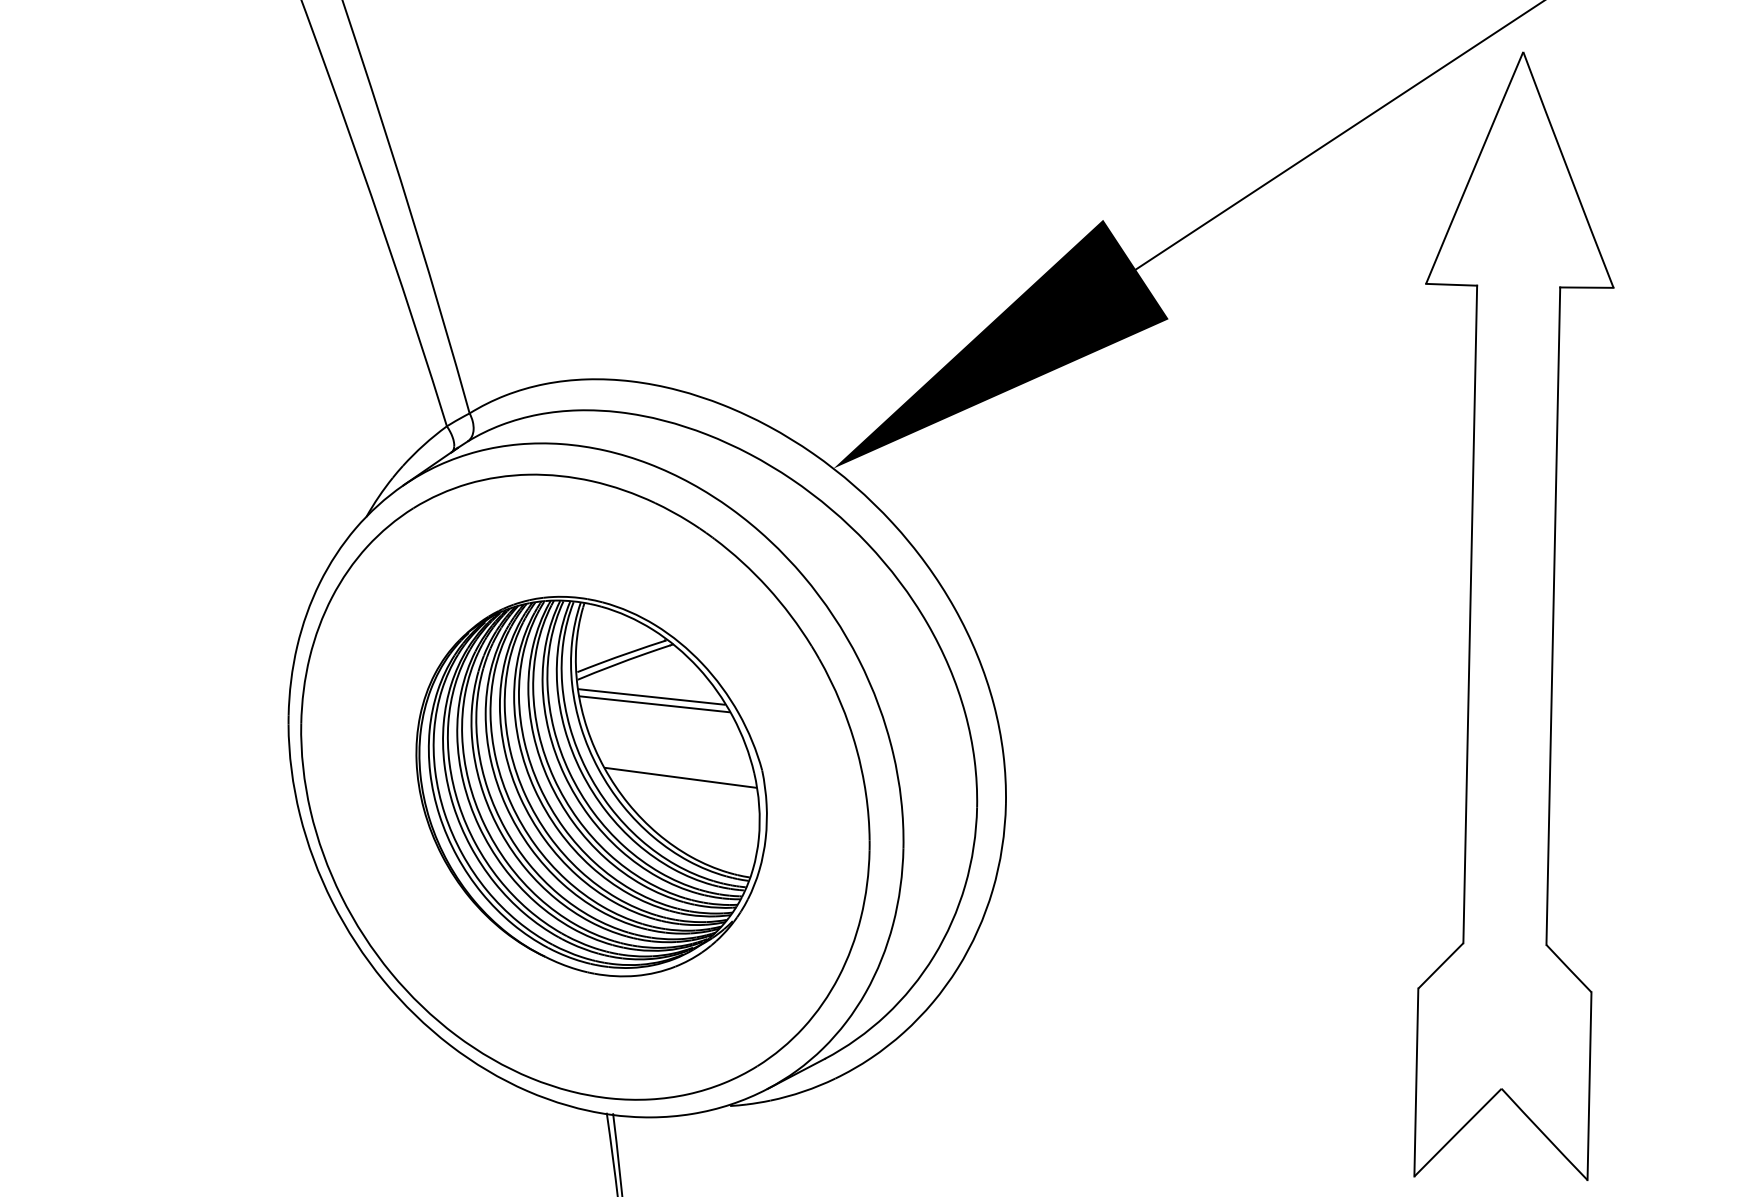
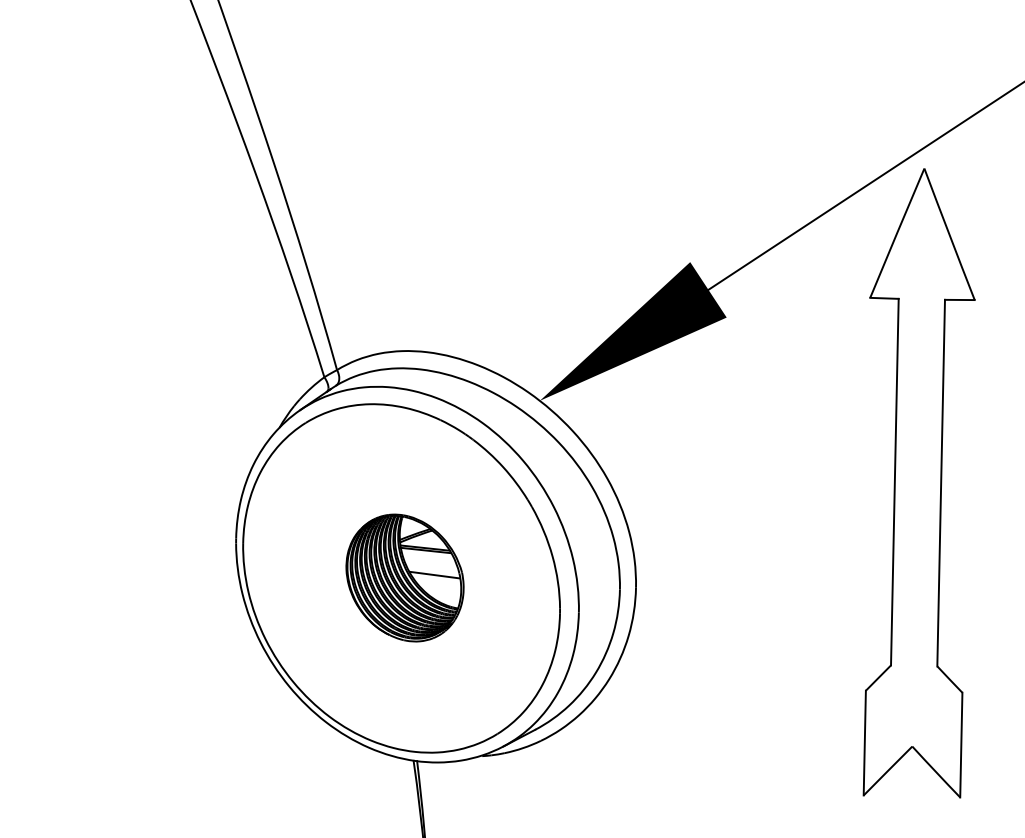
part: (590, 785) -> (404, 577), size x0.6

